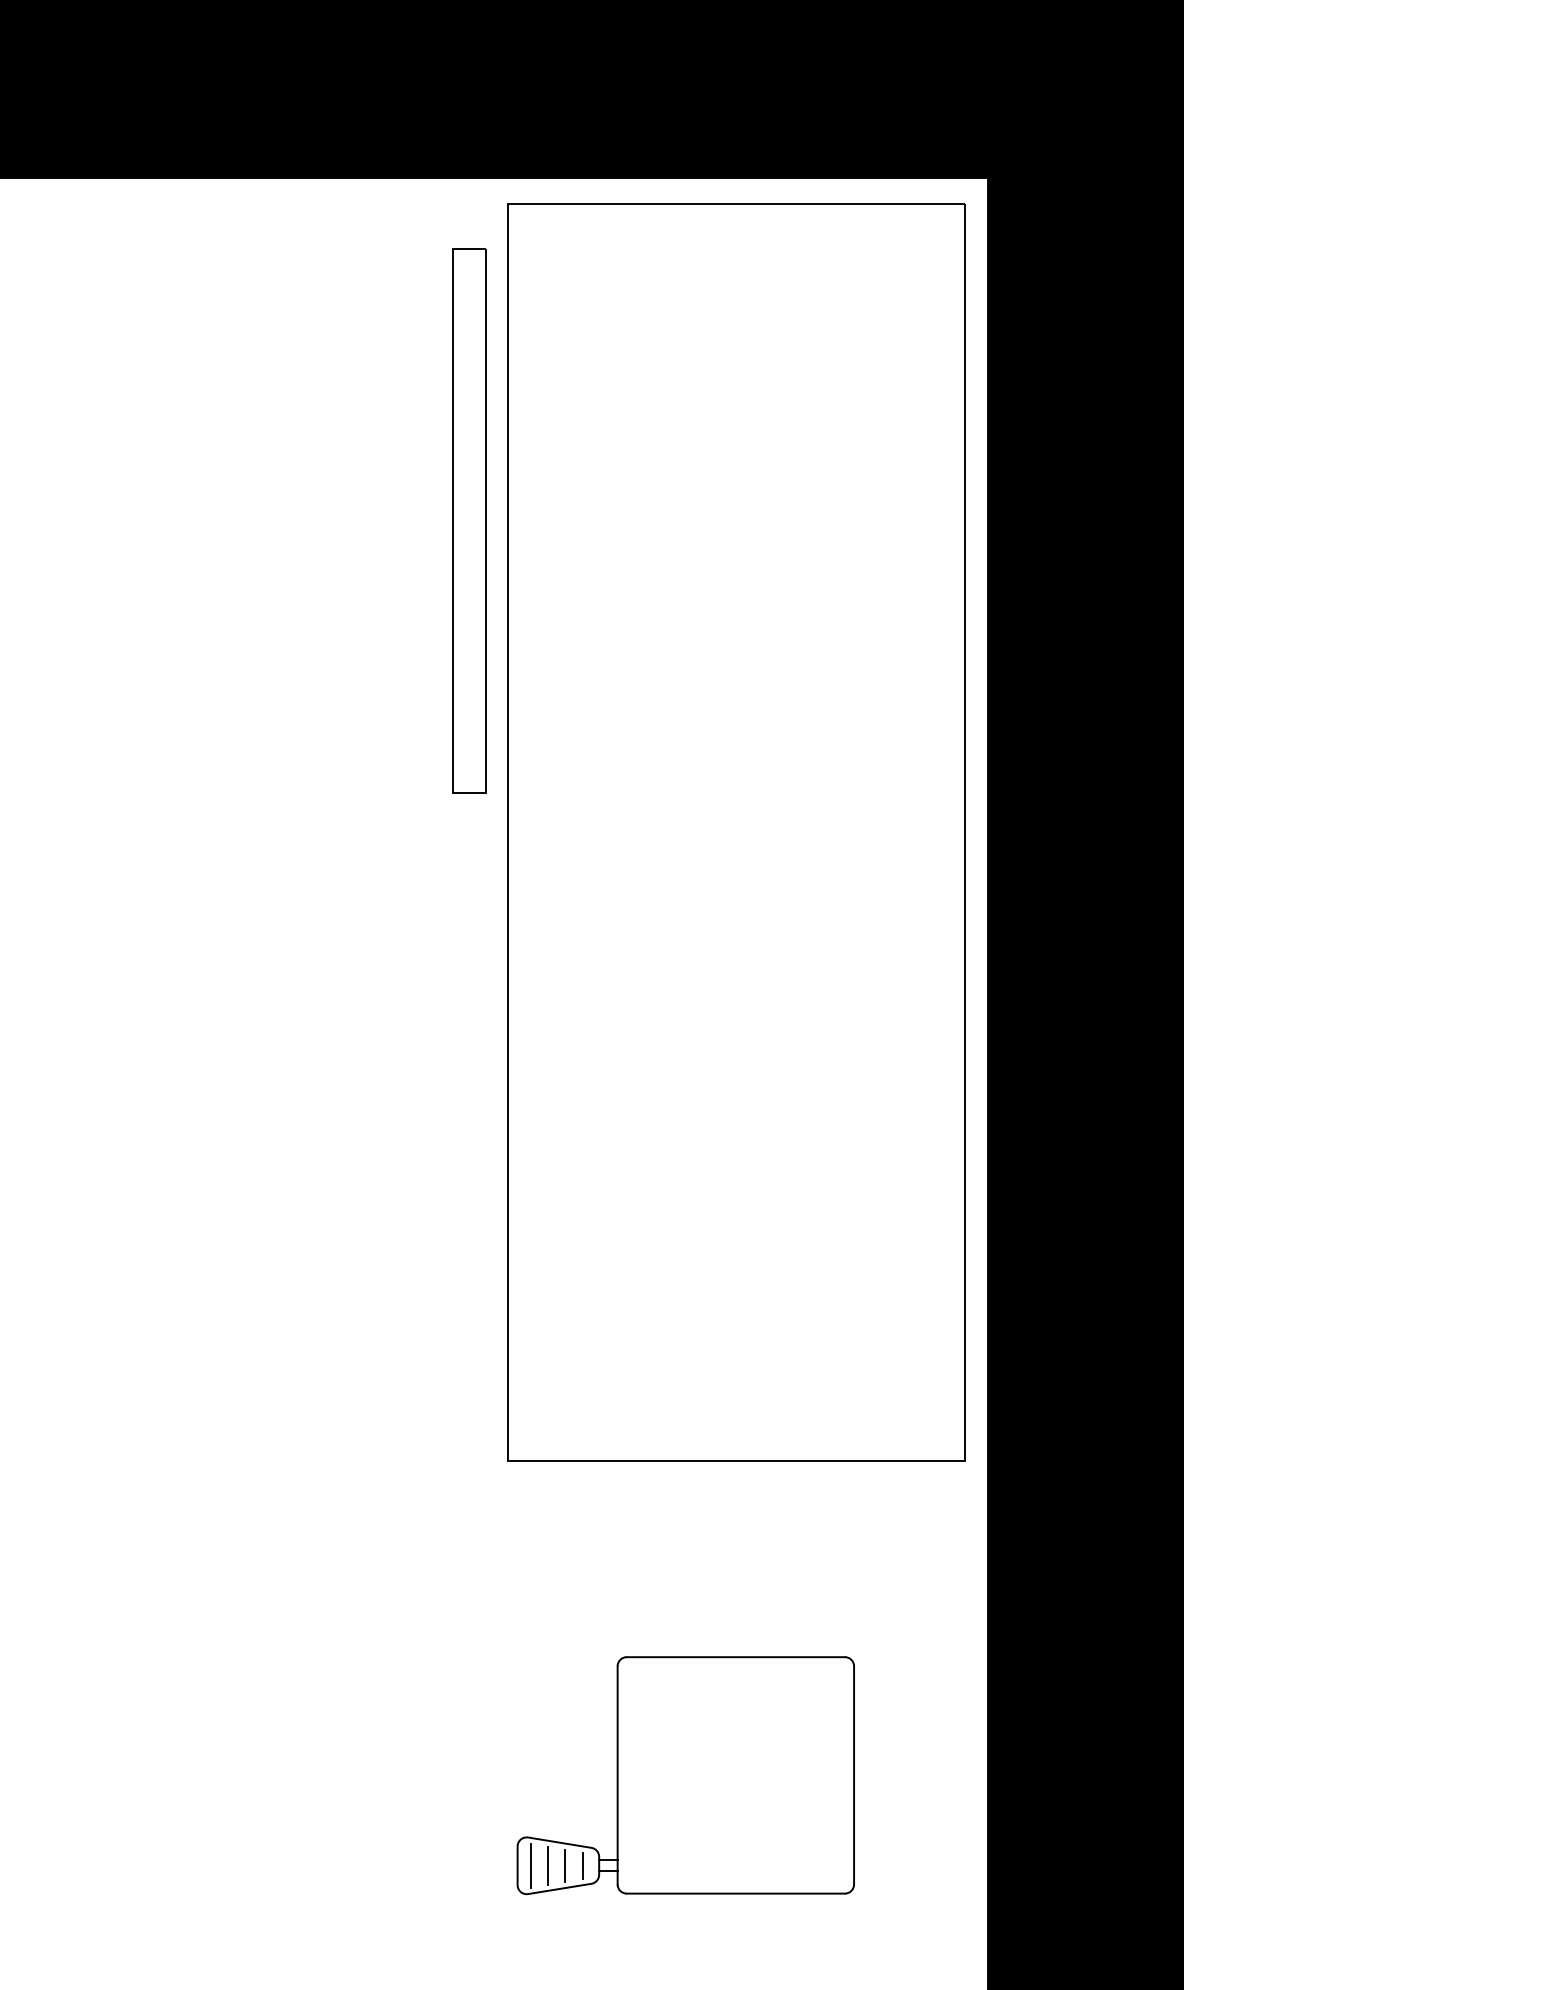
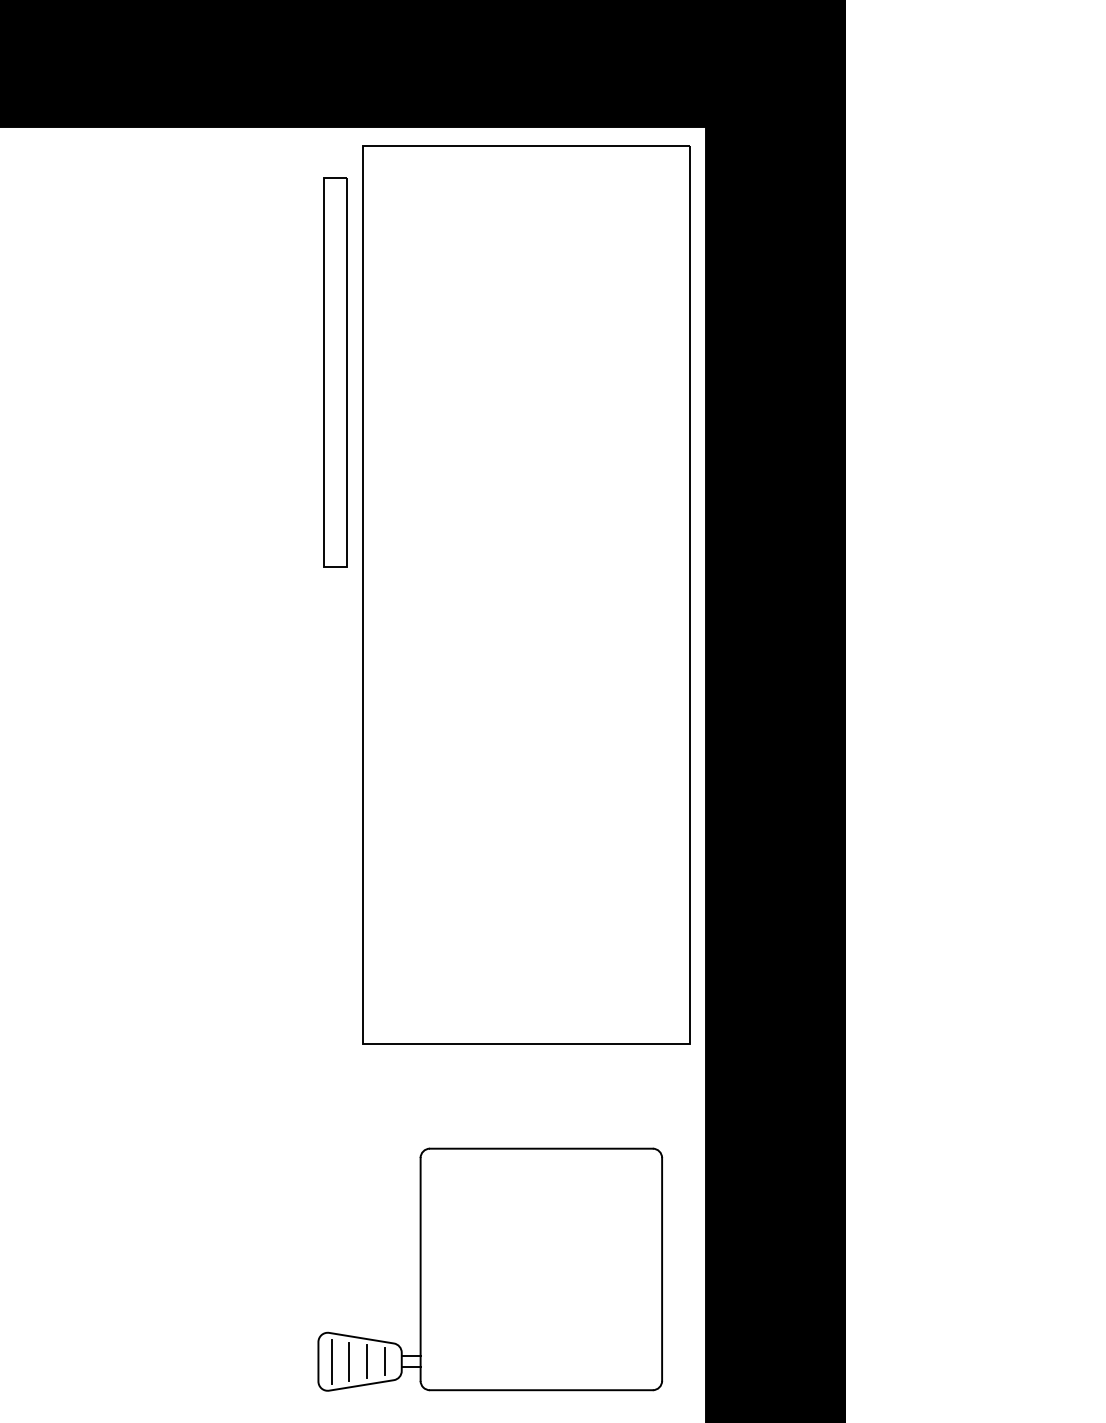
part: (685, 1775) -> (490, 1269), size x1.43

